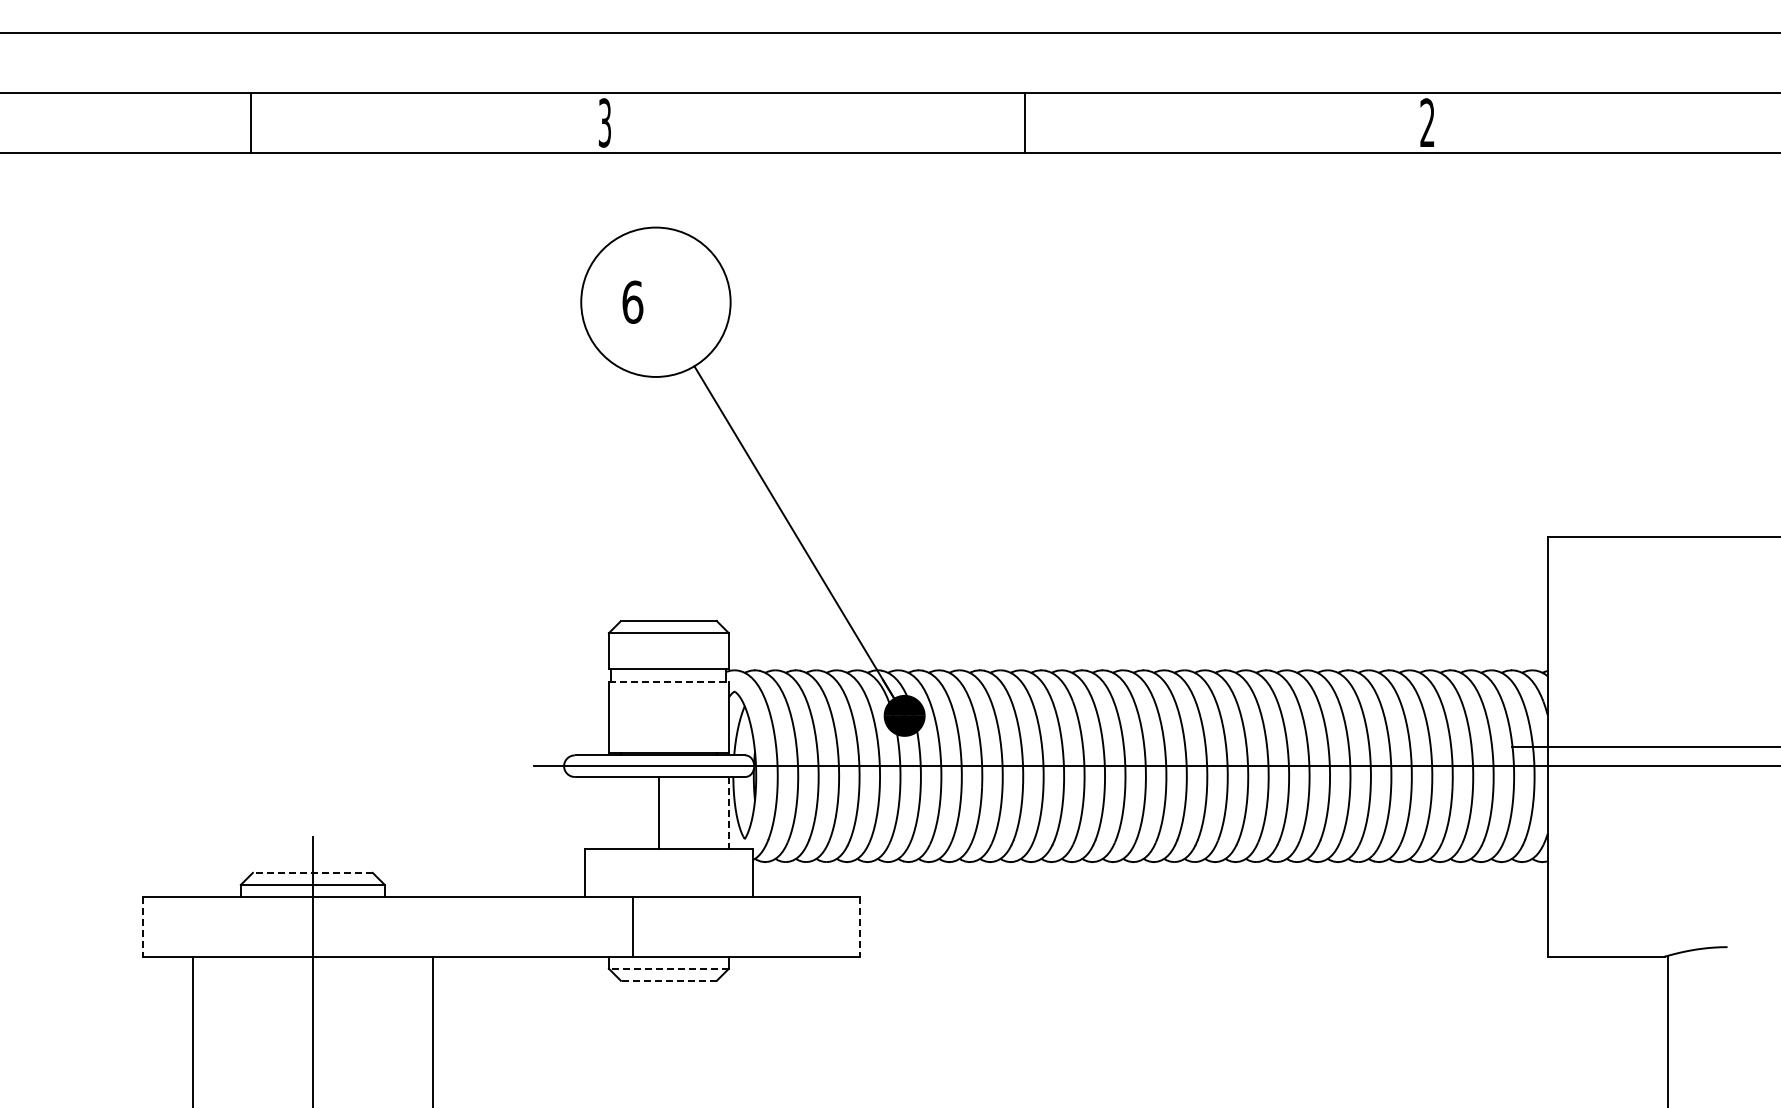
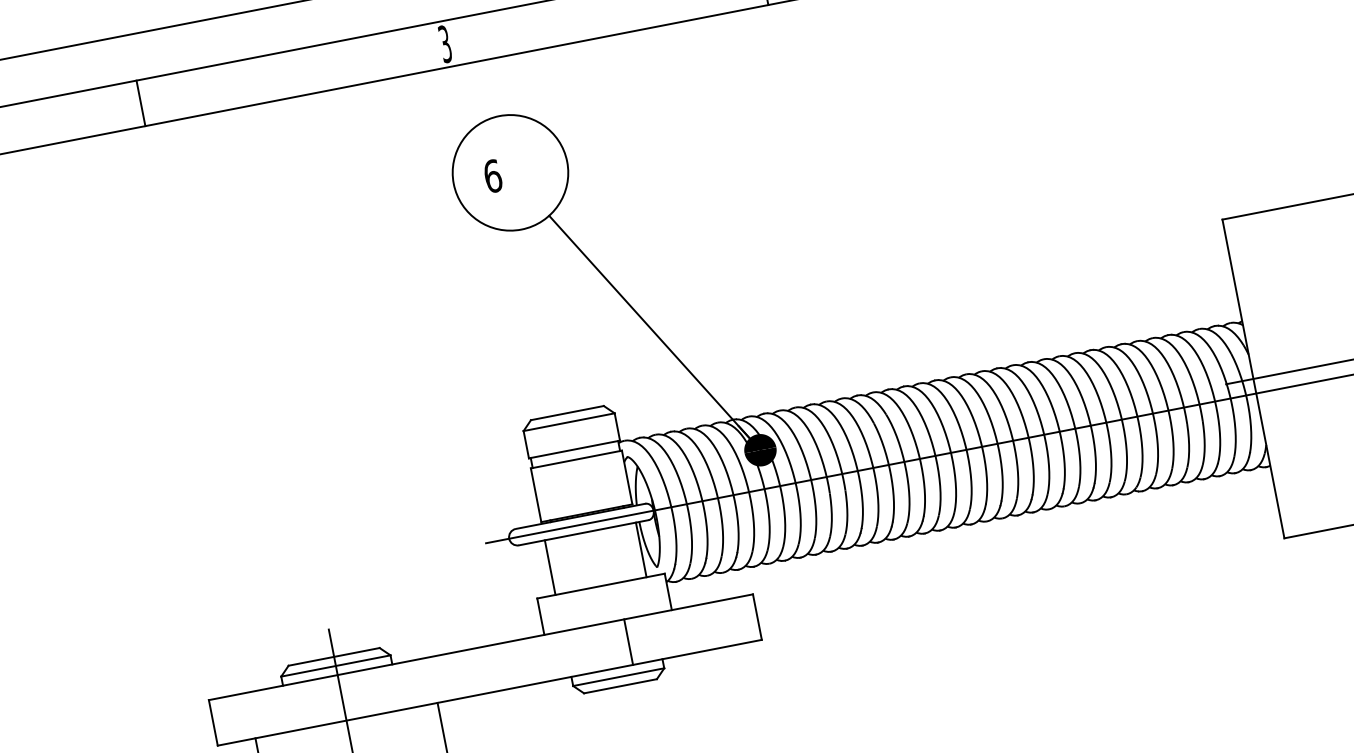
line: (251, 122) -> (141, 102), moved
line: (668, 682) -> (576, 459), dashed -> solid
line: (658, 812) -> (549, 567), moved
line: (728, 812) -> (640, 549), dashed -> solid
line: (312, 872) -> (333, 656), dashed -> solid
line: (143, 926) -> (213, 722), dashed -> solid
line: (633, 926) -> (628, 641), moved
line: (859, 926) -> (757, 616), dashed -> solid
line: (668, 968) -> (618, 676), dashed -> solid
line: (668, 980) -> (620, 686), dashed -> solid

